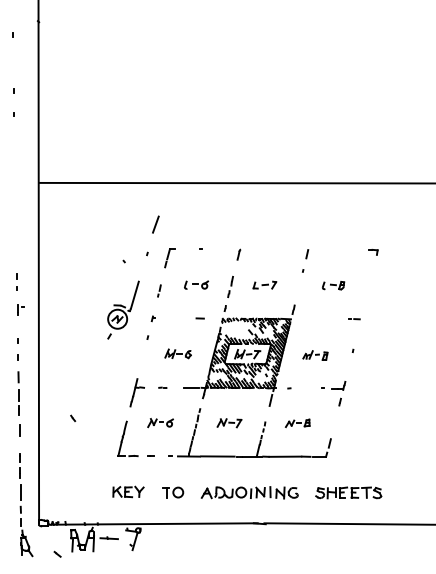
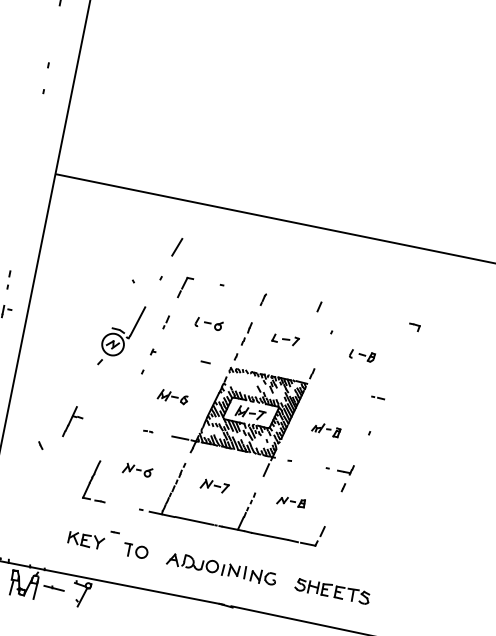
line: (307, 254) -> (319, 307), moved
part: (136, 392) -> (72, 421), moved
part: (150, 455) -> (114, 531), moved

